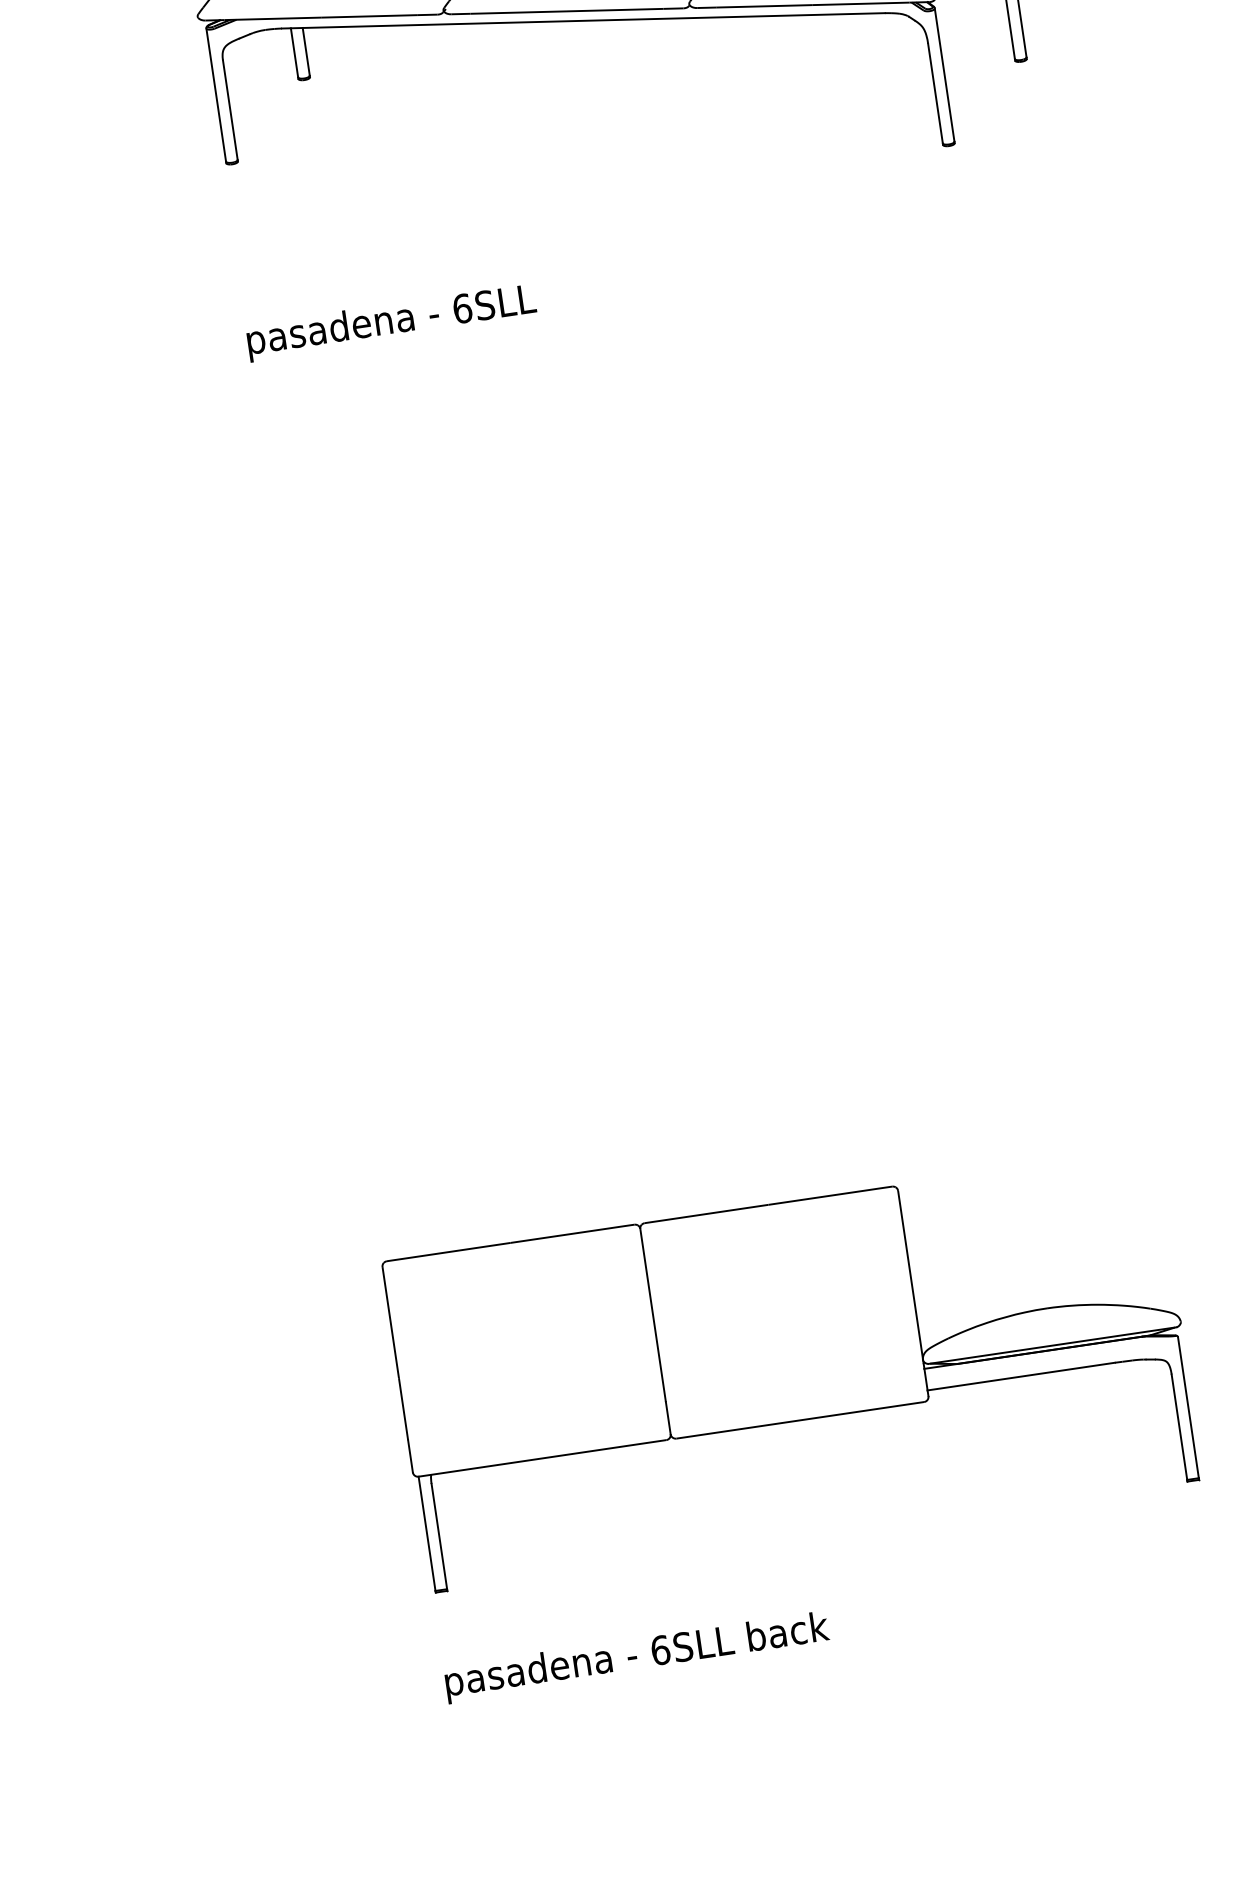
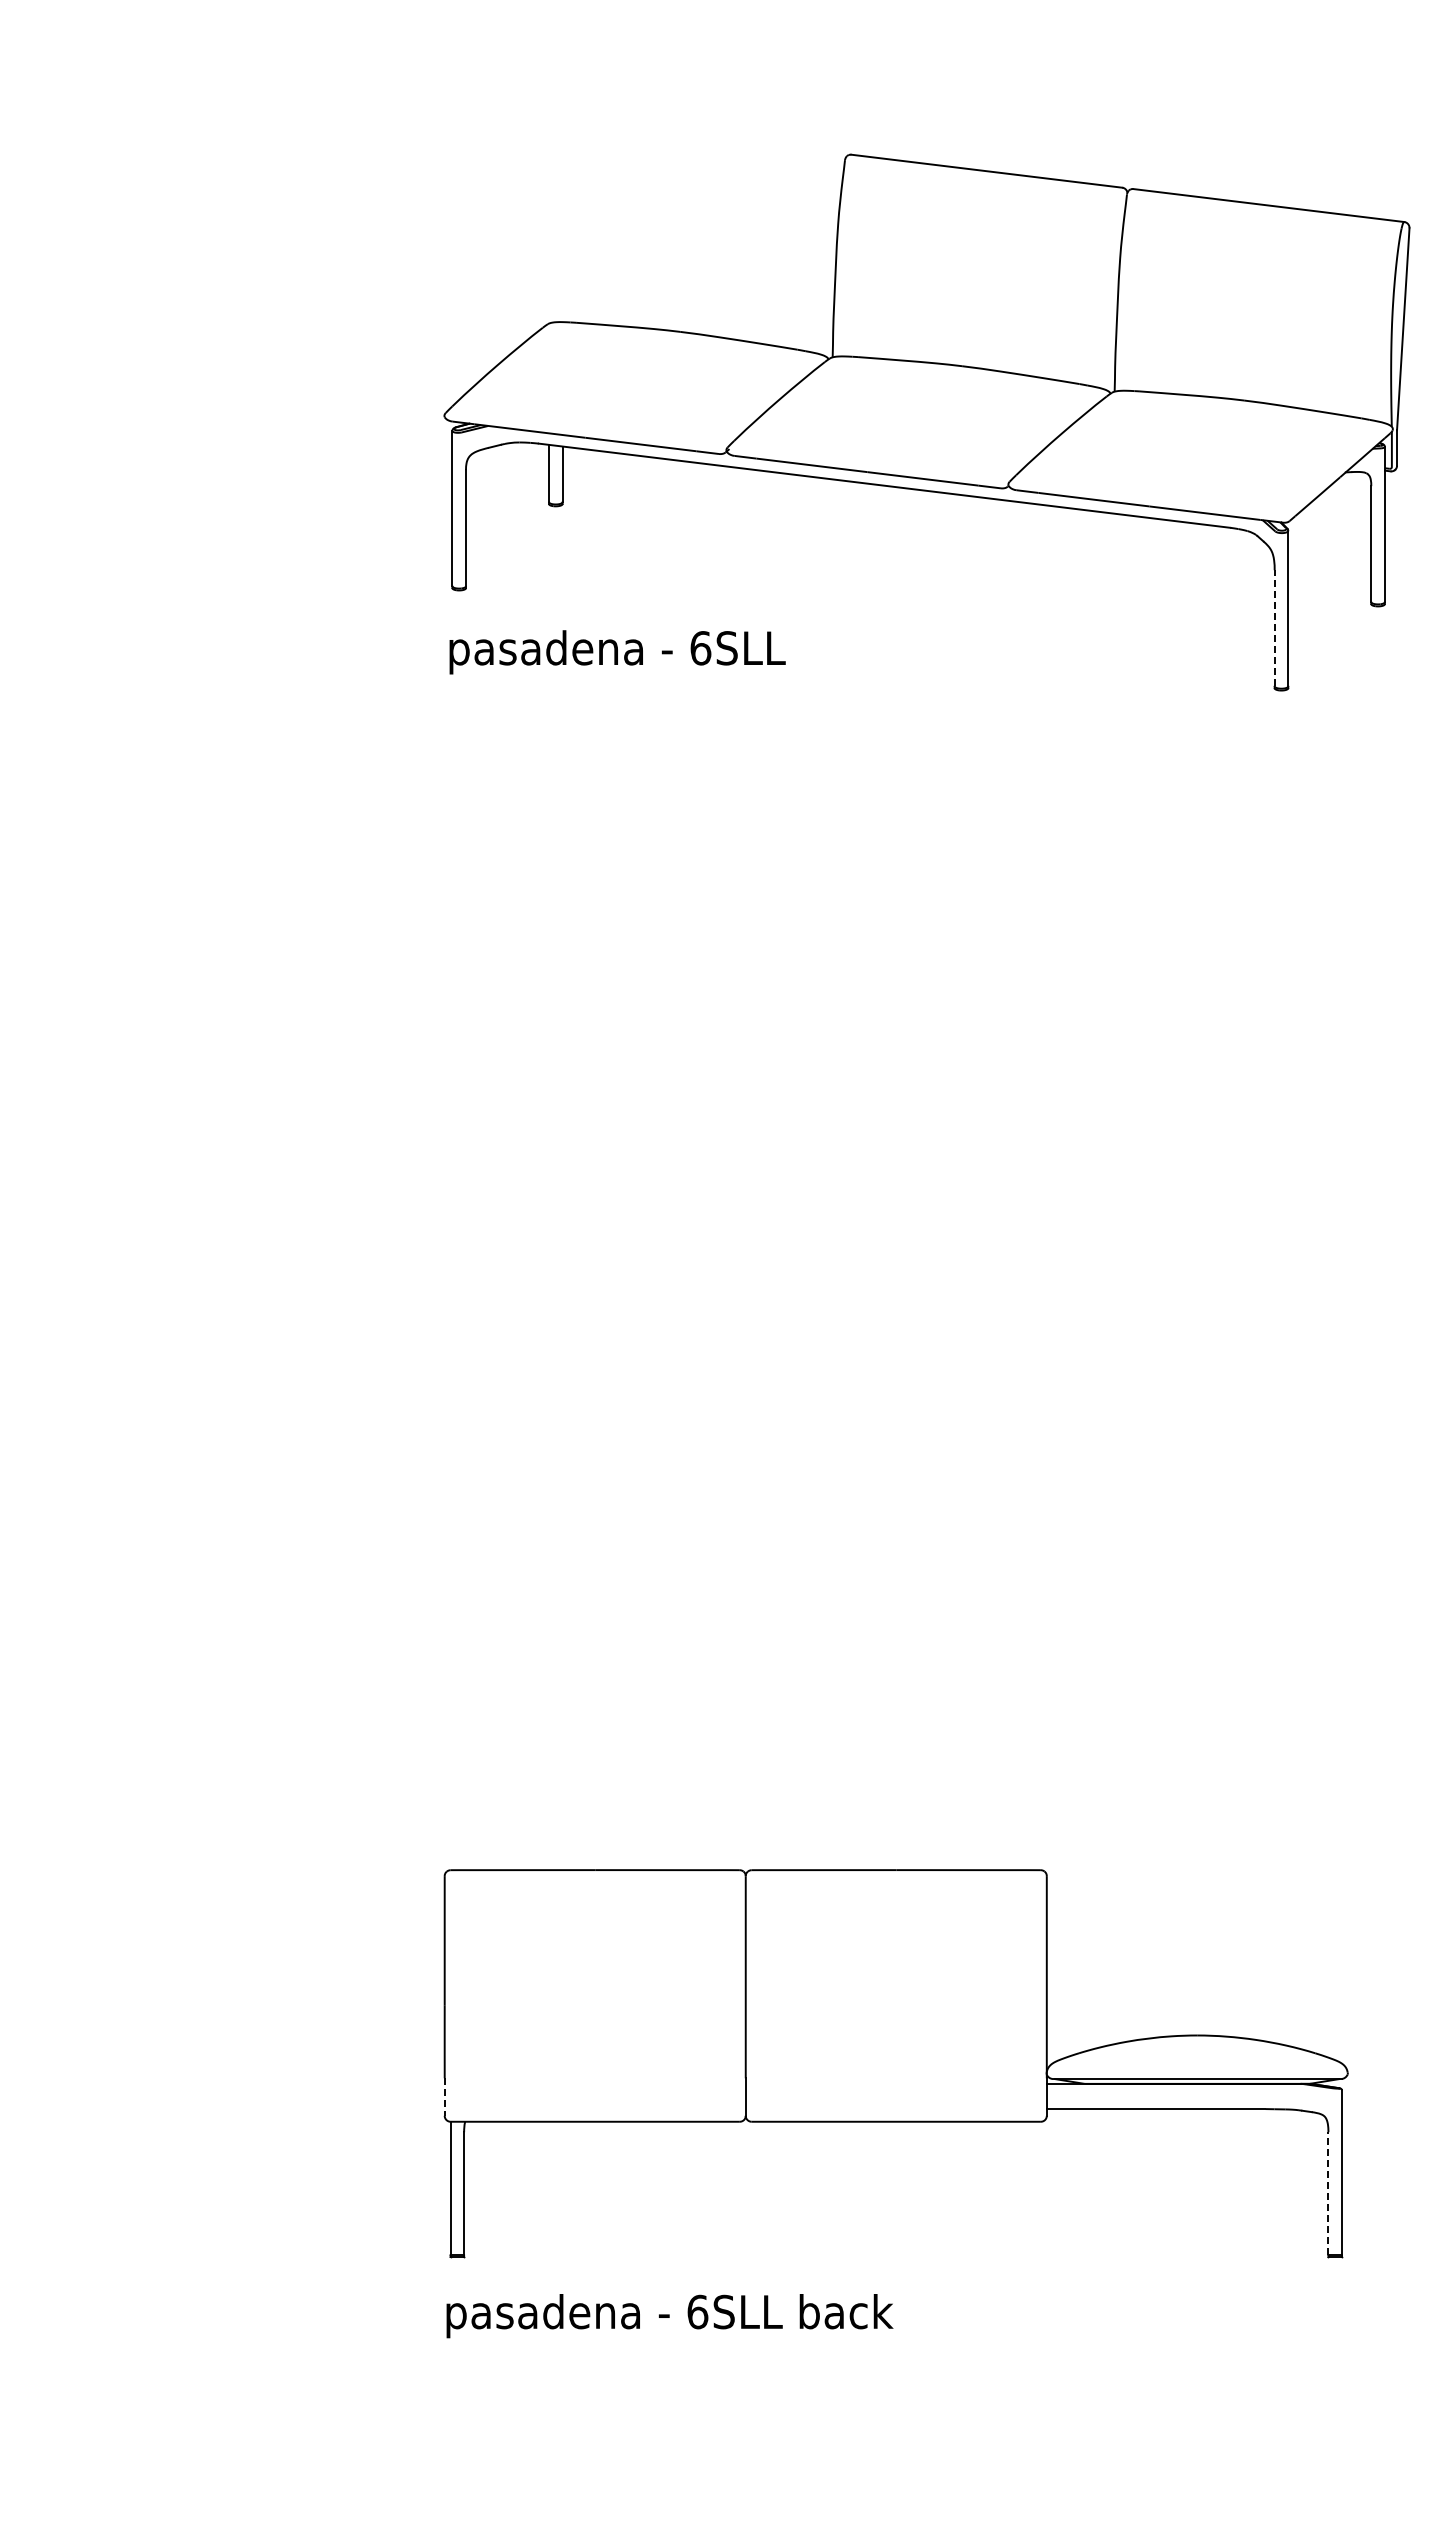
line: (935, 92) -> (1274, 627), solid -> dashed
text: (391, 322) -> (617, 652), moved
line: (1179, 1427) -> (1328, 2193), solid -> dashed
line: (410, 1456) -> (444, 2097), solid -> dashed
text: (636, 1657) -> (669, 2316), moved

